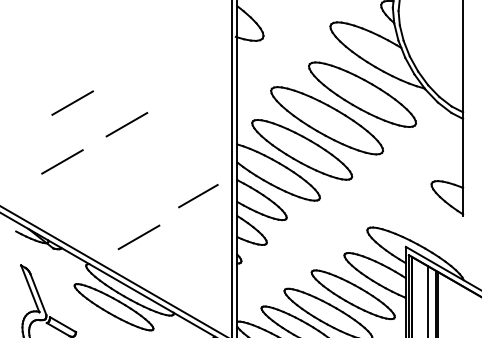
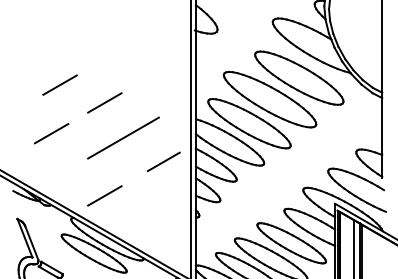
line: (149, 166) -> (123, 137), added
part: (431, 229) -> (356, 189), added
line: (138, 236) -> (104, 195), moved

